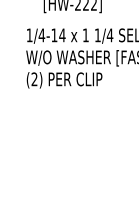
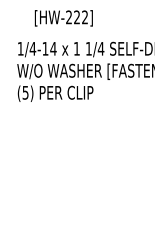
text: (34, 79) -> (25, 92), (2) -> (5)

